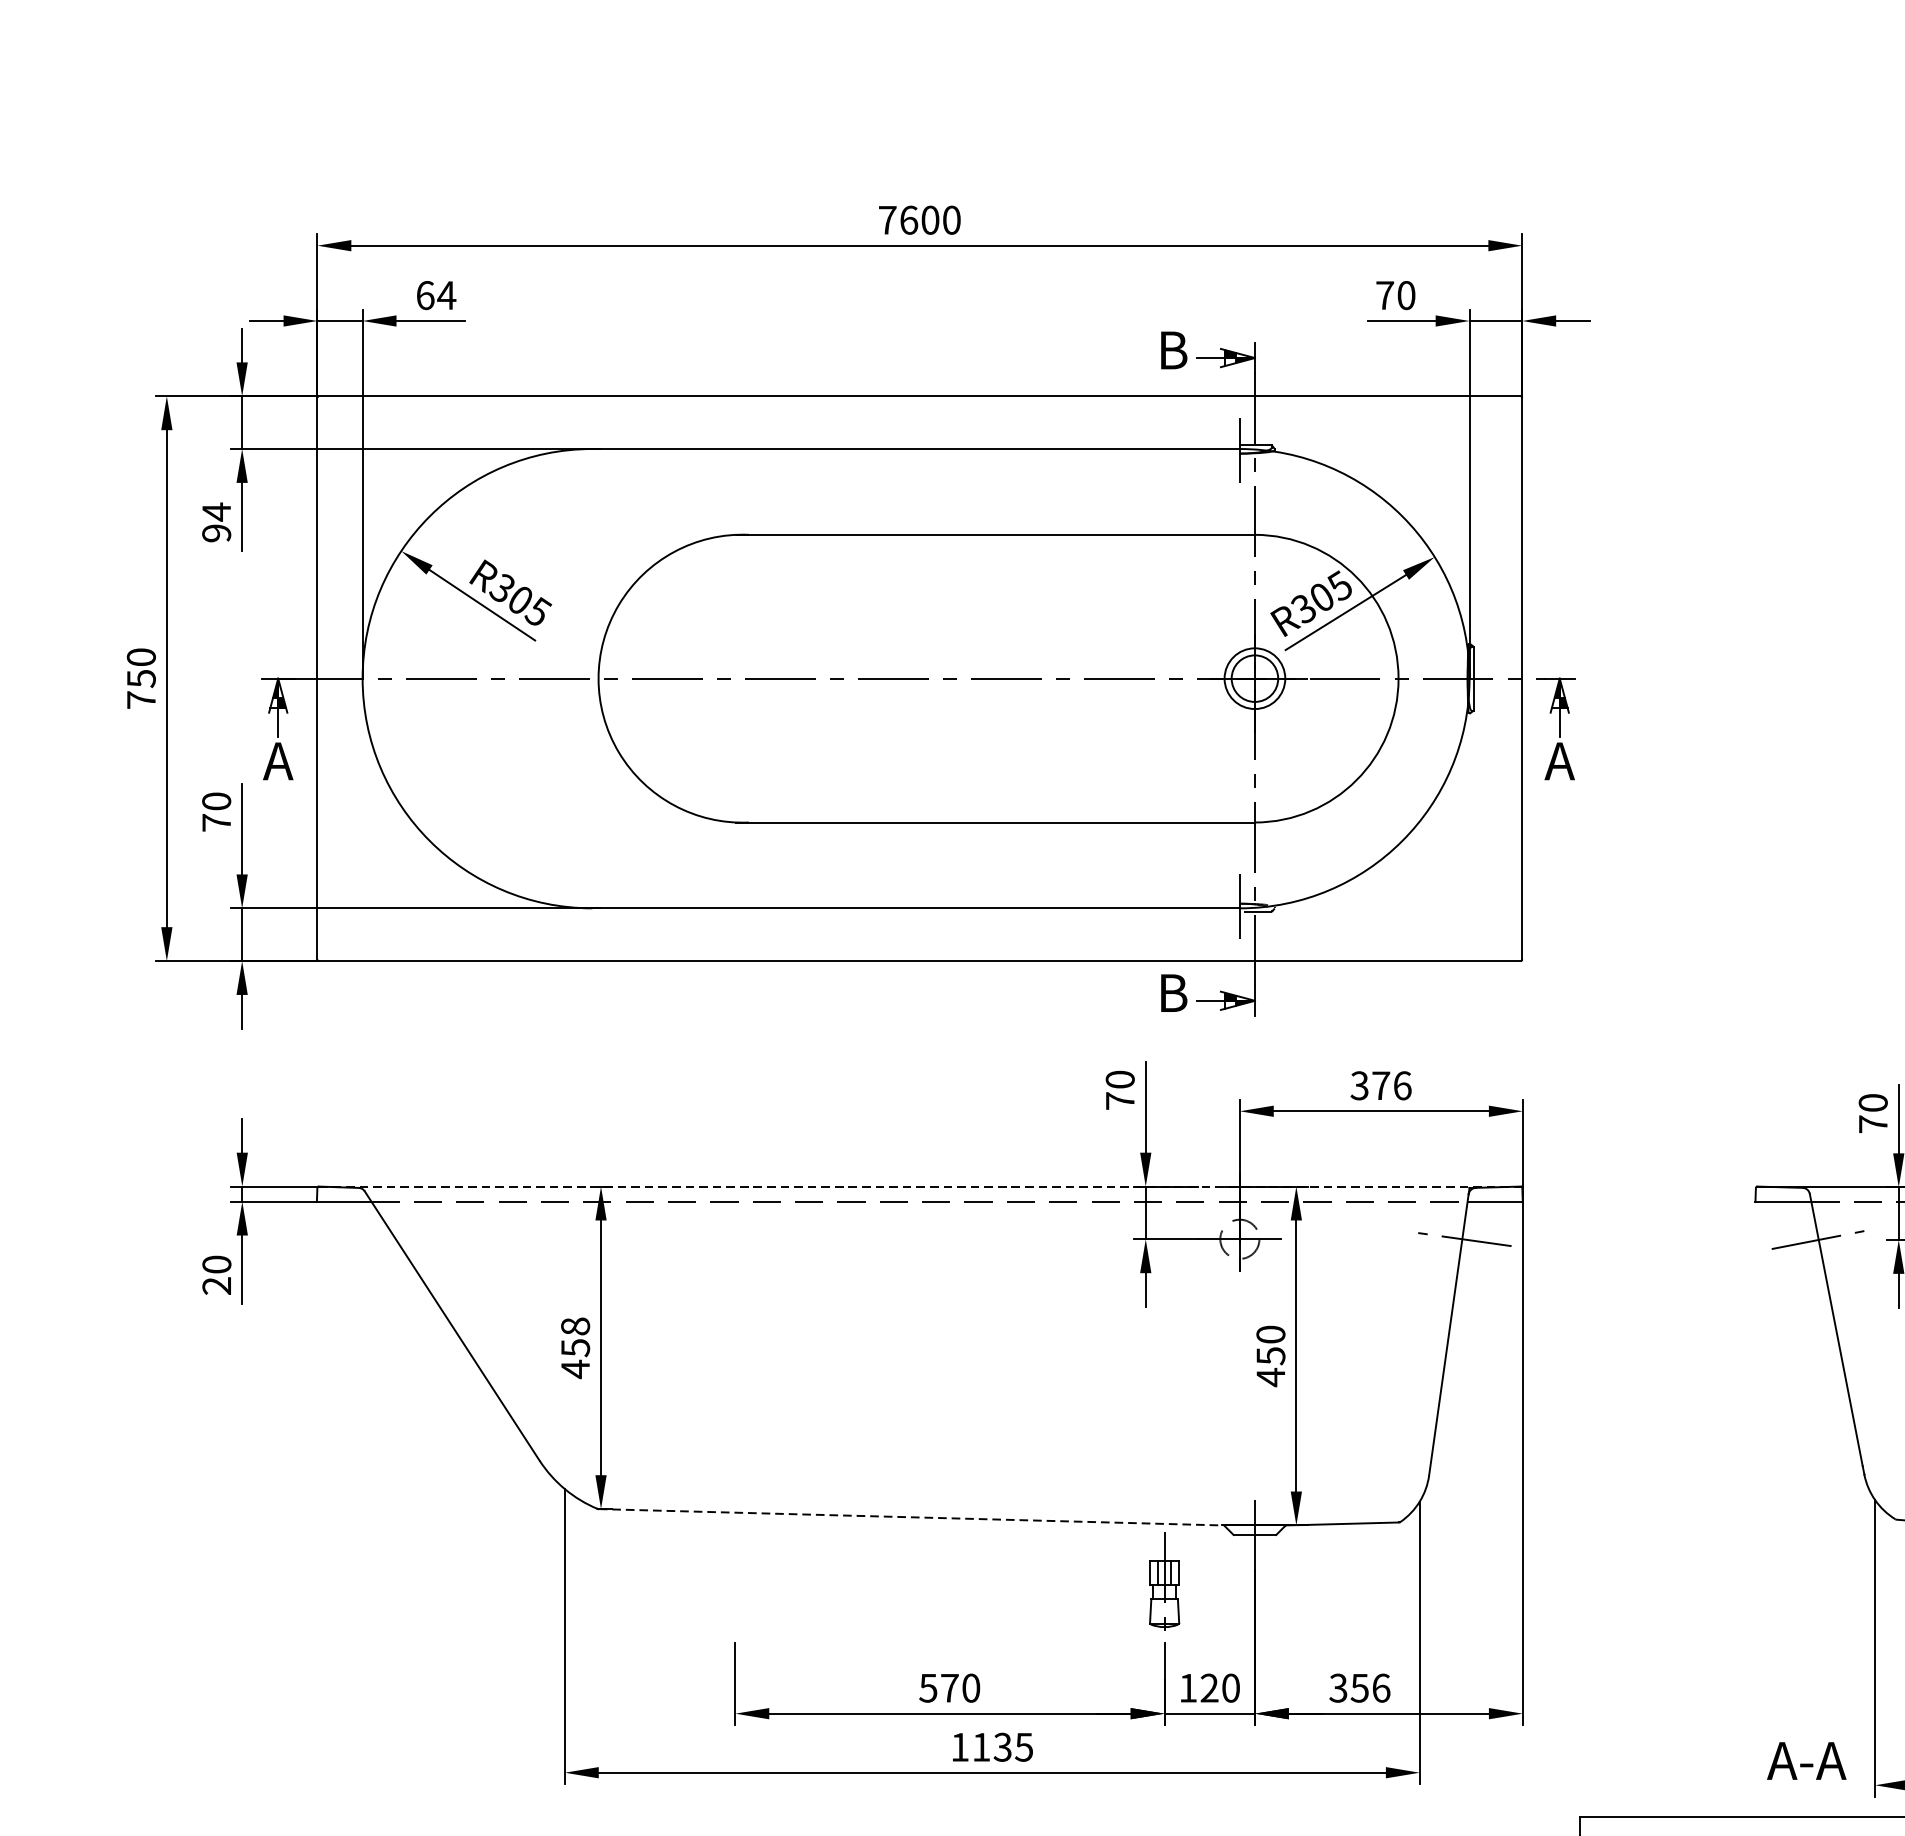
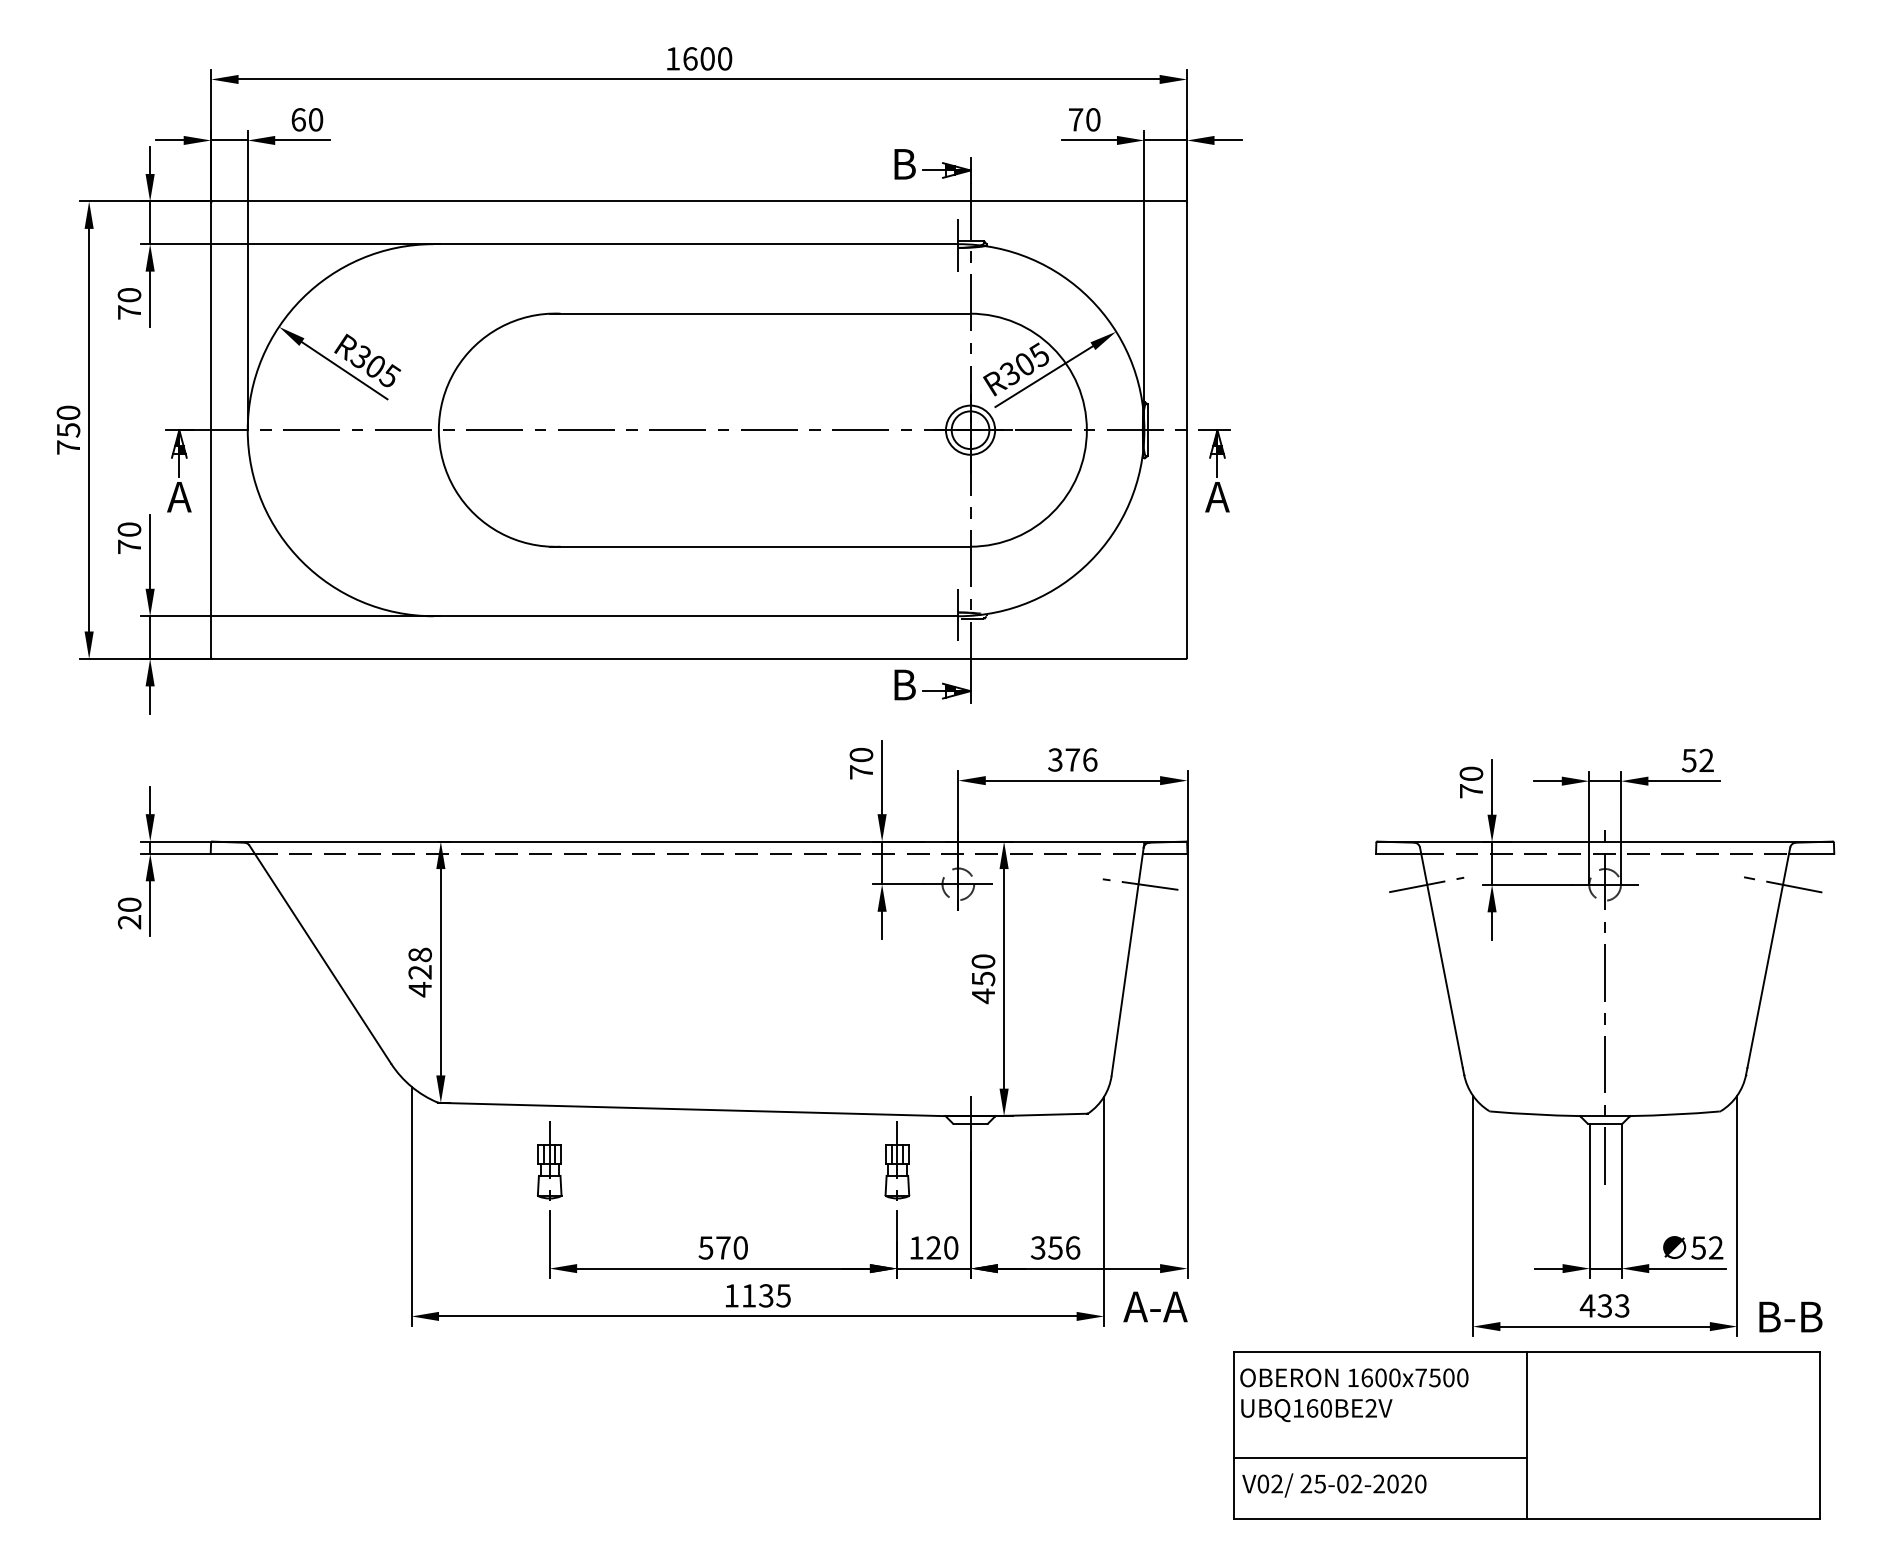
text: (888, 219) -> (673, 58), 7600 -> 1600
text: (446, 295) -> (315, 119), 64 -> 60
text: (216, 522) -> (129, 303), 94 -> 70
line: (920, 1186) -> (699, 841), dashed -> solid
text: (574, 1348) -> (419, 972), 458 -> 428
line: (910, 1517) -> (691, 1109), dashed -> solid
part: (735, 1580) -> (549, 1160), added
text: (1806, 1760) -> (1155, 1306), moved

